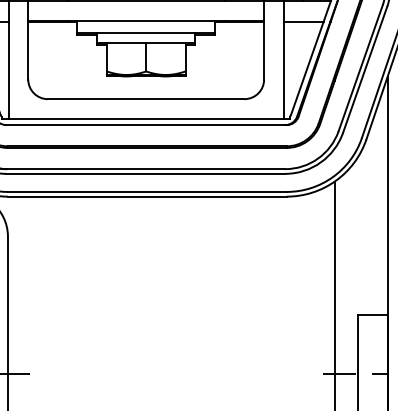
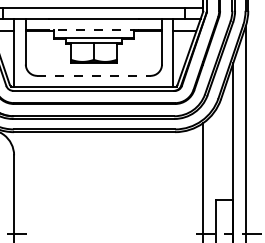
line: (145, 20) -> (93, 30), solid -> dashed
line: (145, 98) -> (93, 75), solid -> dashed

